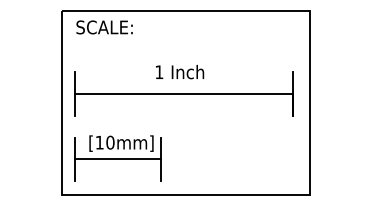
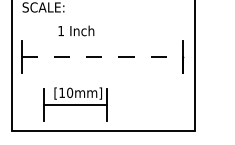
text: (180, 72) -> (76, 31), moved
line: (183, 94) -> (101, 57), solid -> dashed
part: (117, 158) -> (75, 104), moved

